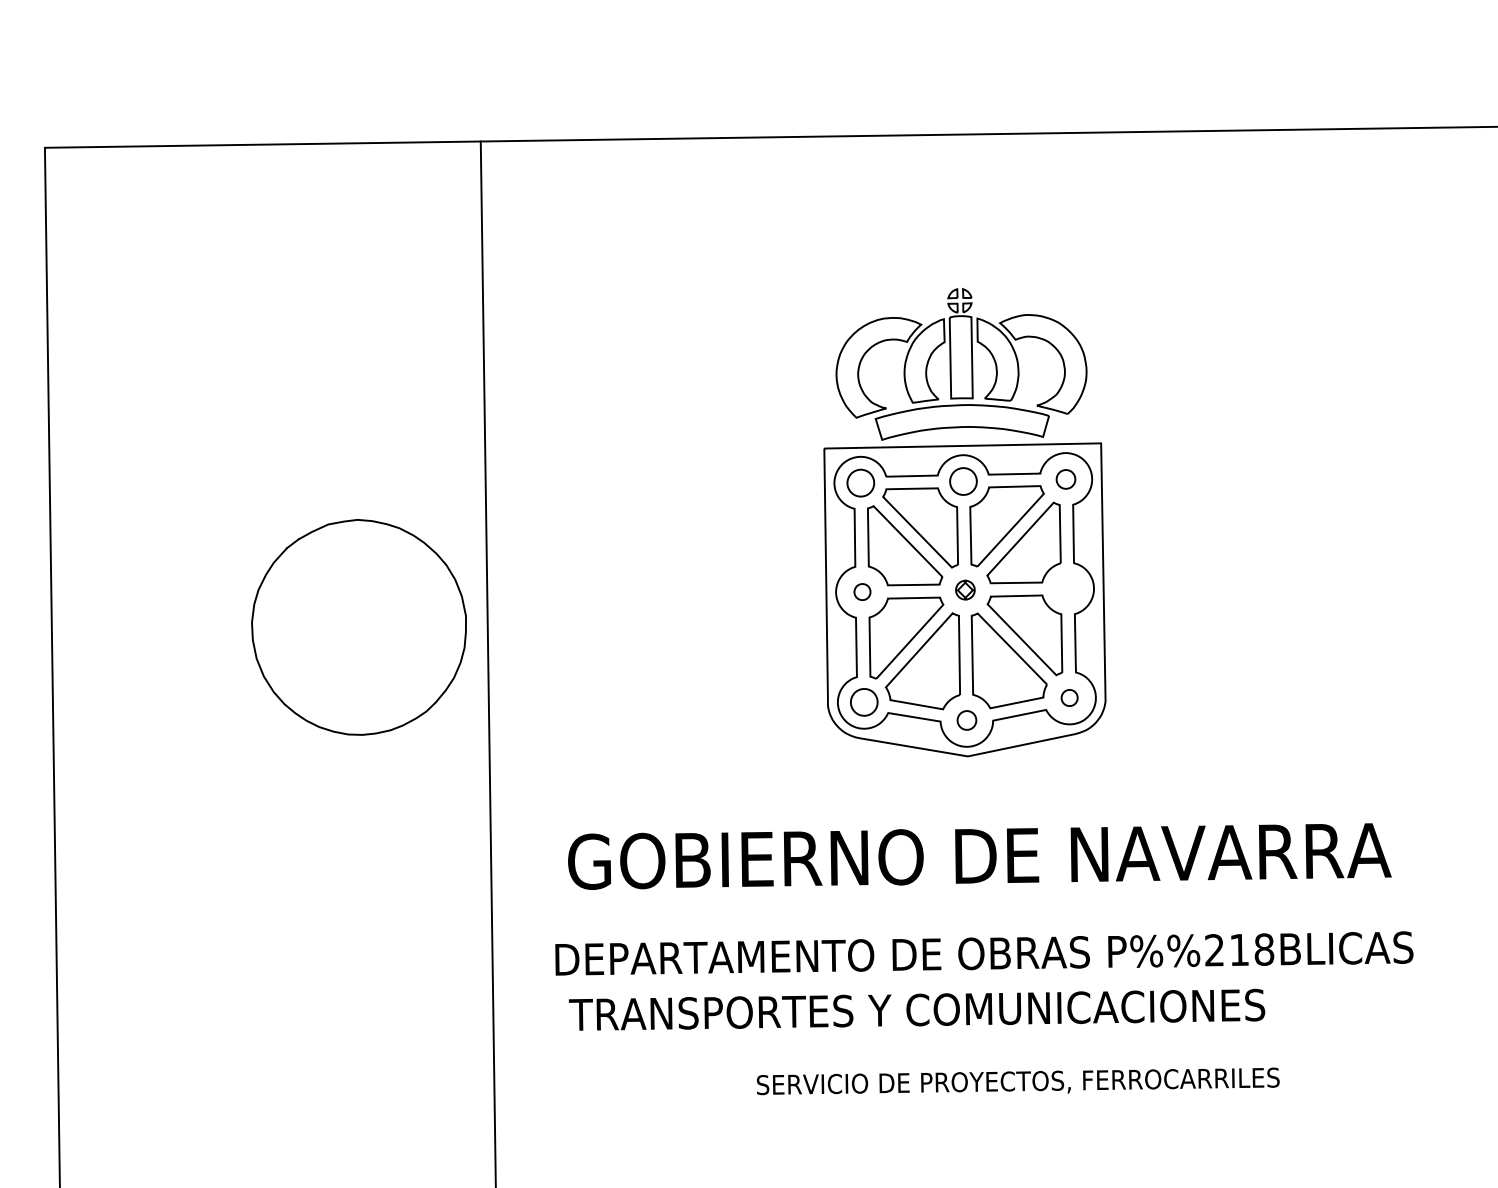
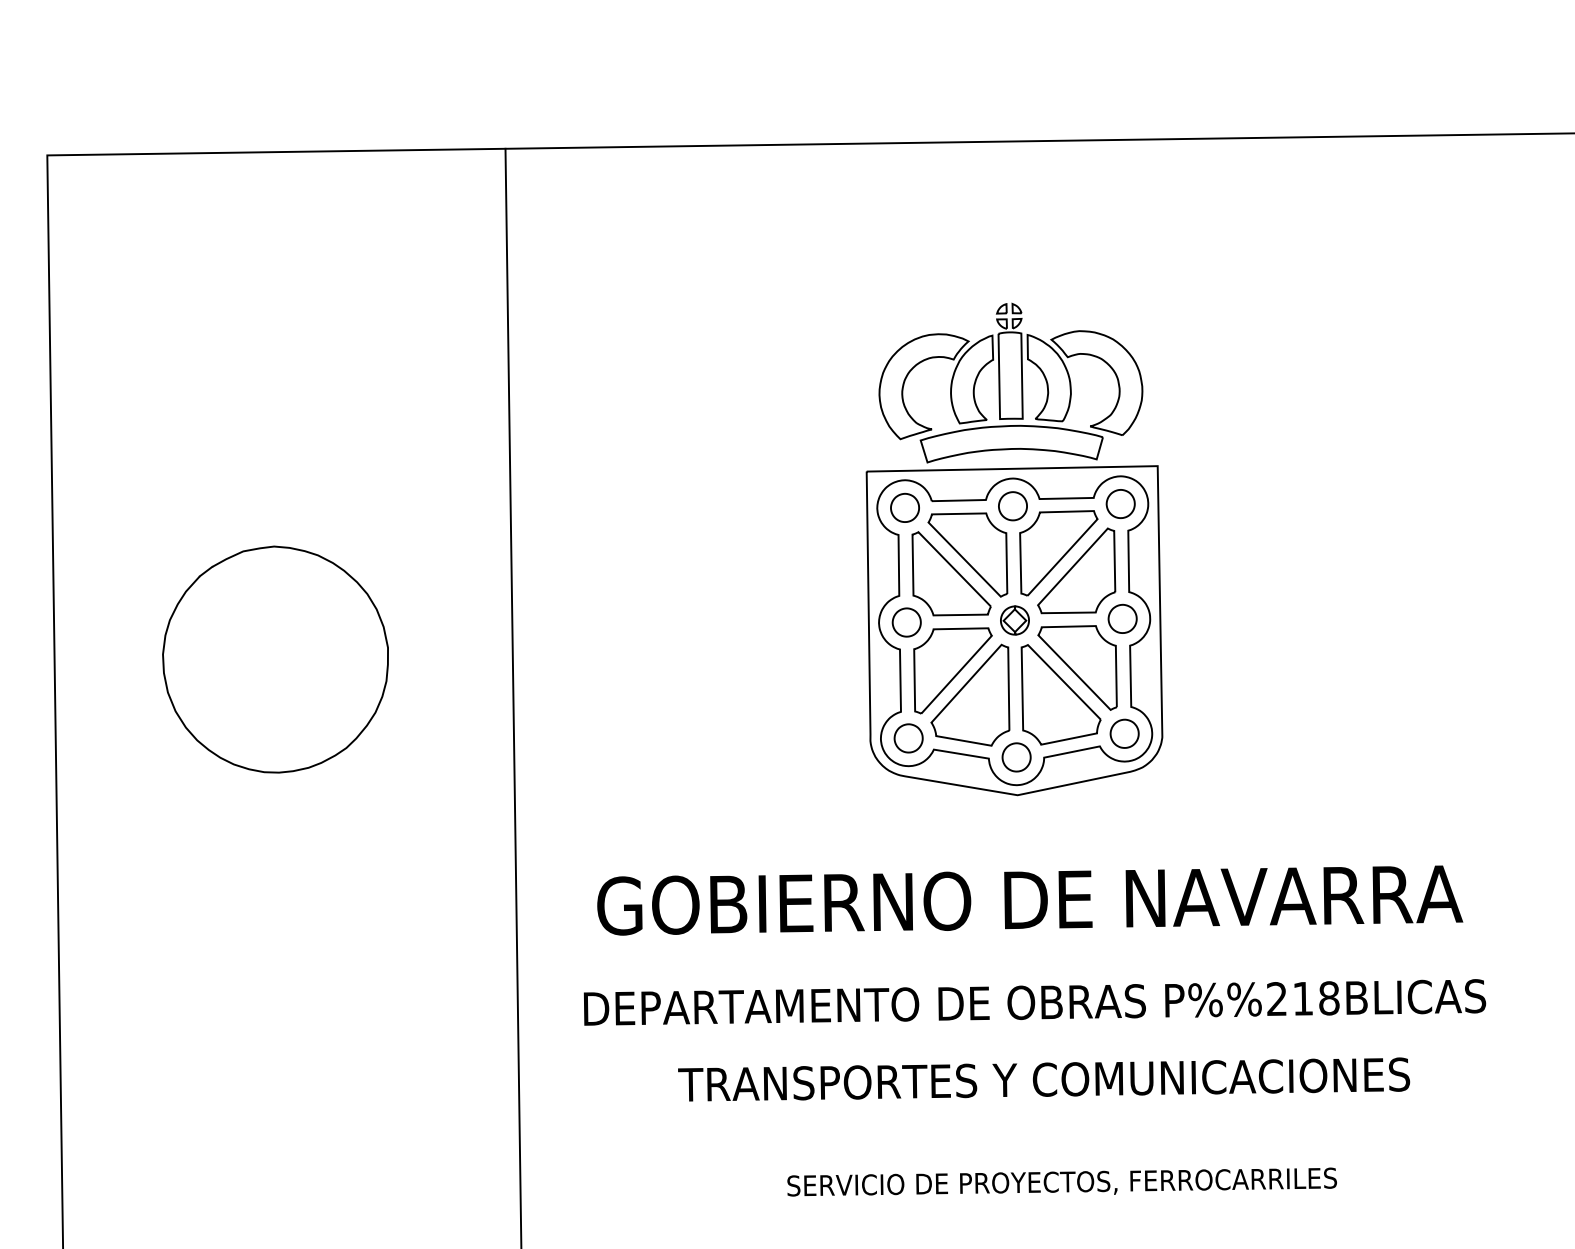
part: (1065, 479) -> (1120, 504), size x1.43
part: (1067, 588) -> (1122, 618), added
part: (965, 589) -> (1015, 619), size x1.43
part: (862, 591) -> (906, 621), size x1.67
part: (358, 627) -> (274, 659), moved
part: (1069, 697) -> (1124, 733), size x1.67
part: (966, 720) -> (1016, 757), size x1.43
text: (917, 1009) -> (1044, 1079), moved
text: (1017, 1081) -> (1061, 1182), moved

